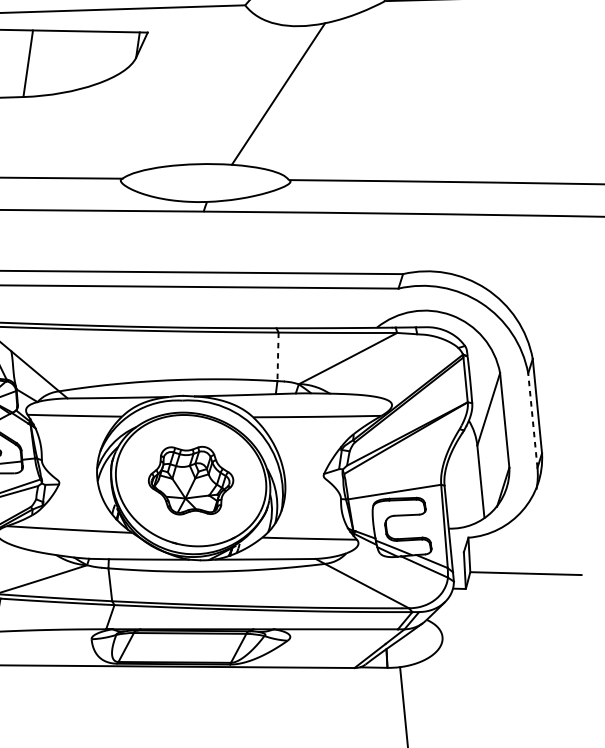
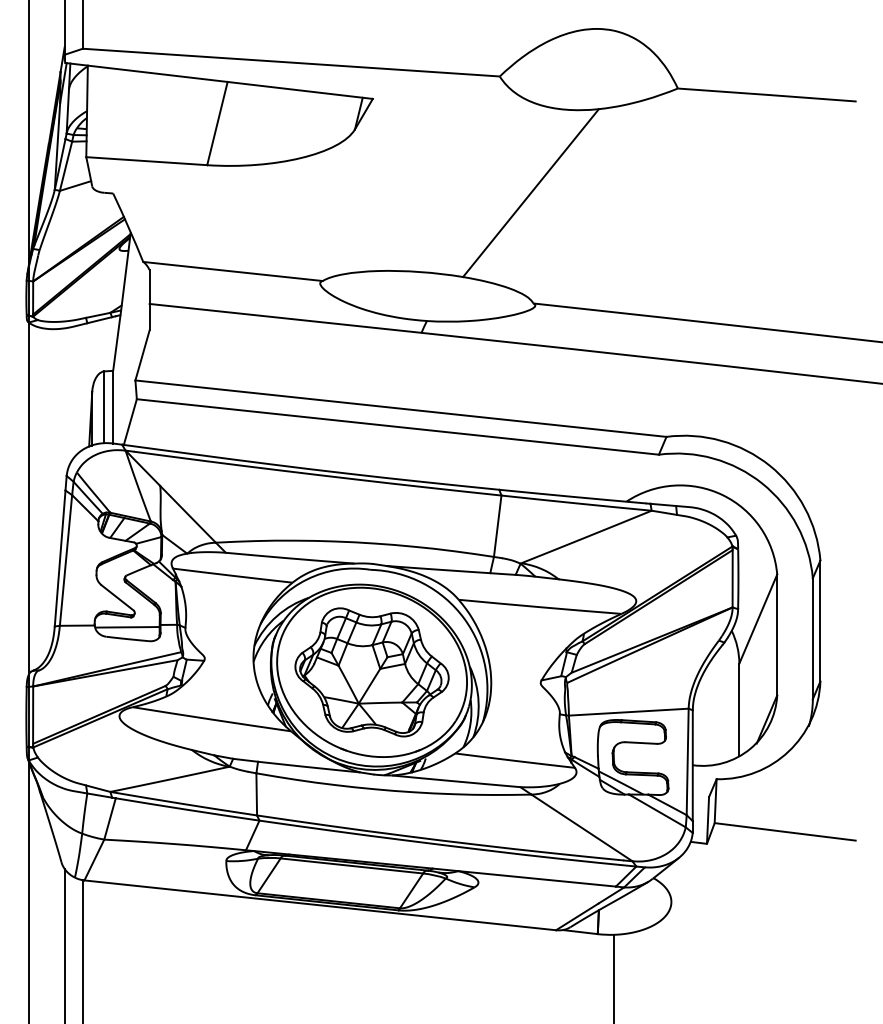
line: (277, 357) -> (497, 526), dashed -> solid
line: (532, 420) -> (812, 638), dashed -> solid
part: (190, 480) -> (371, 672), size x1.43

